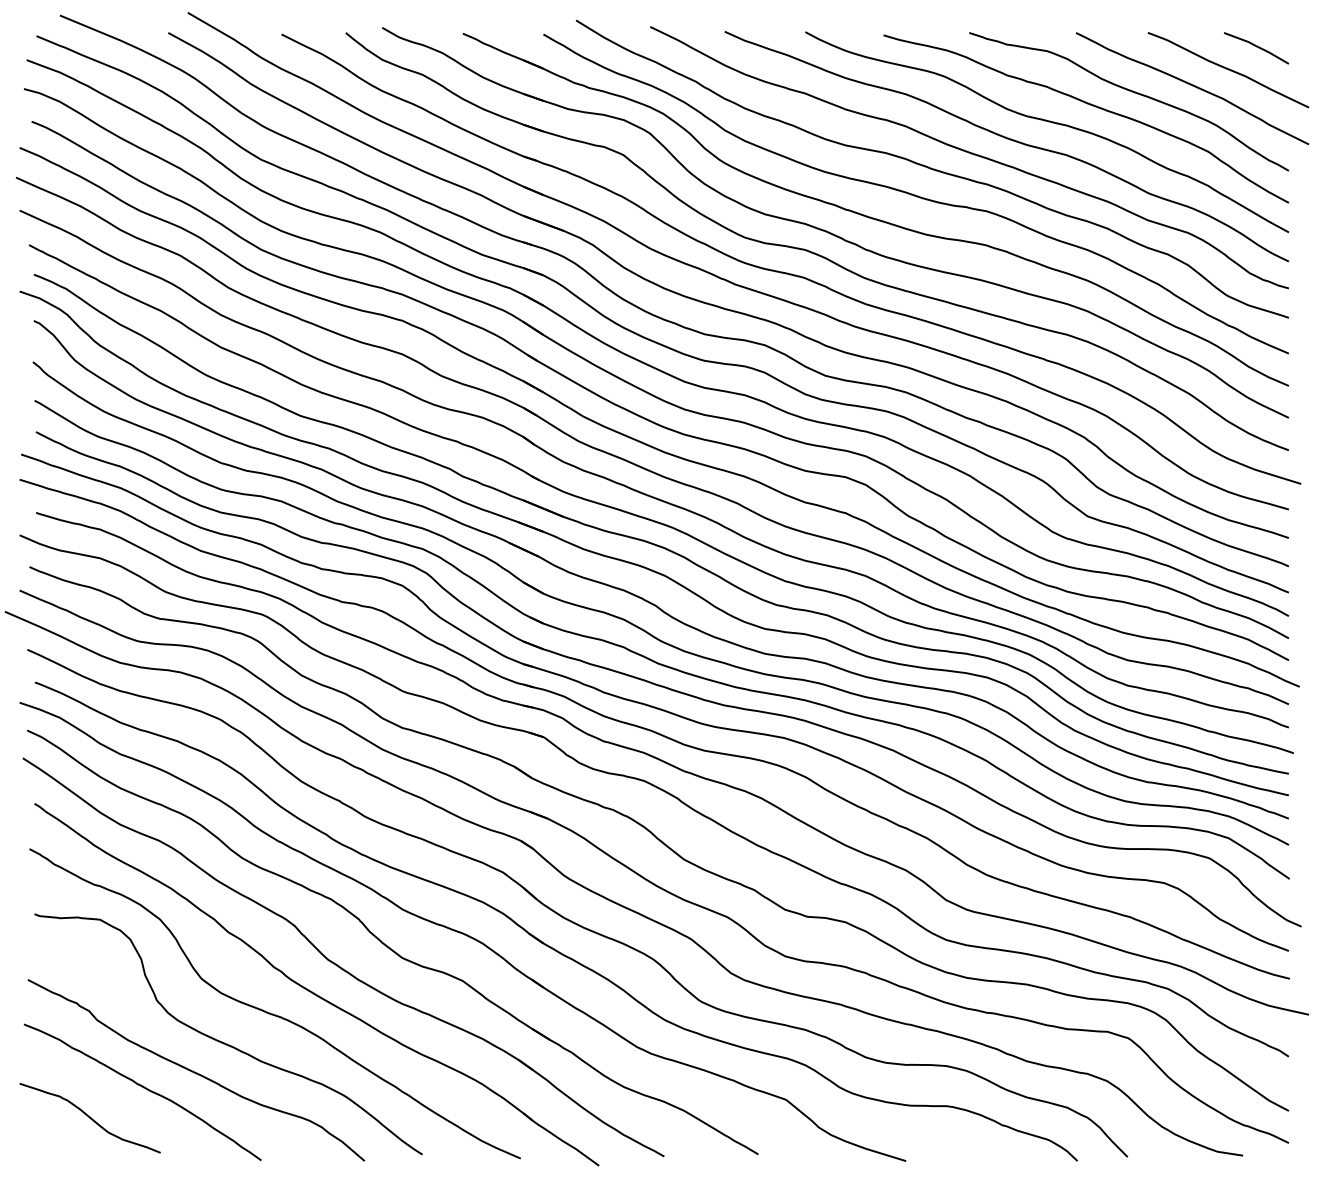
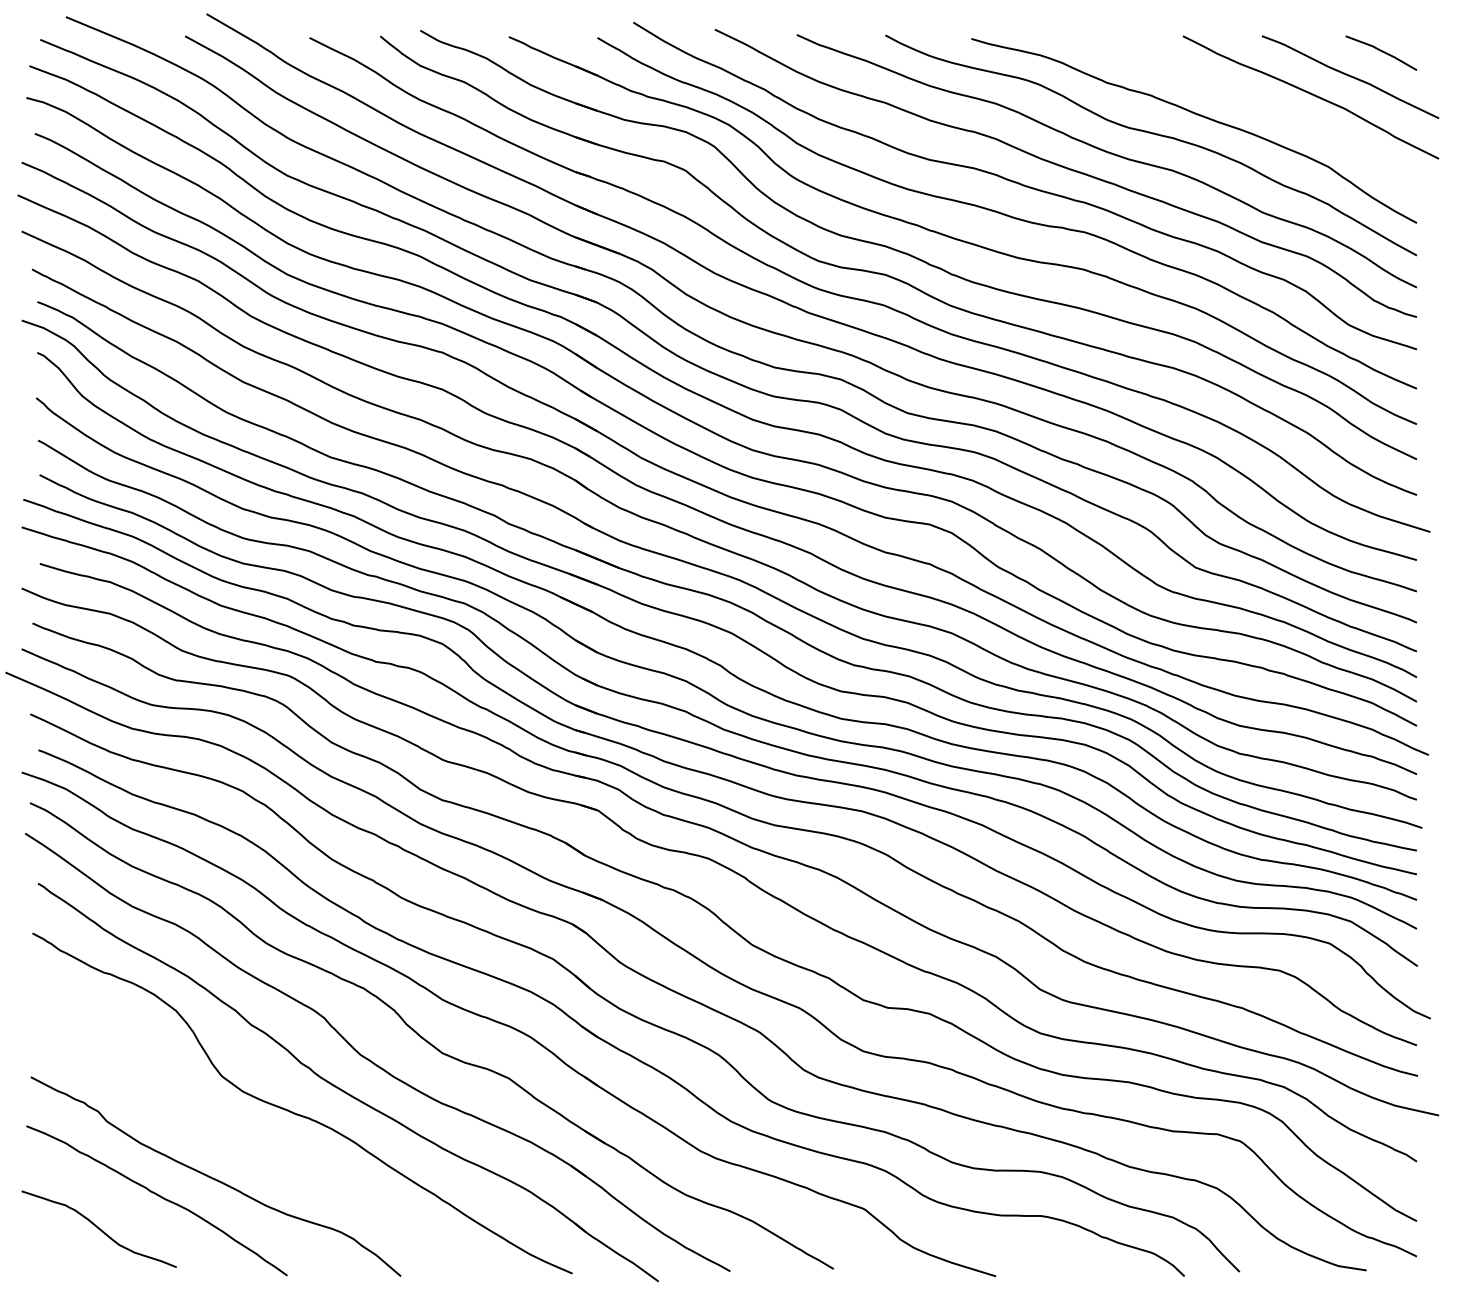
curve: (1133, 93) -> (1246, 102), removed
curve: (225, 1042) -> (247, 1146), removed

